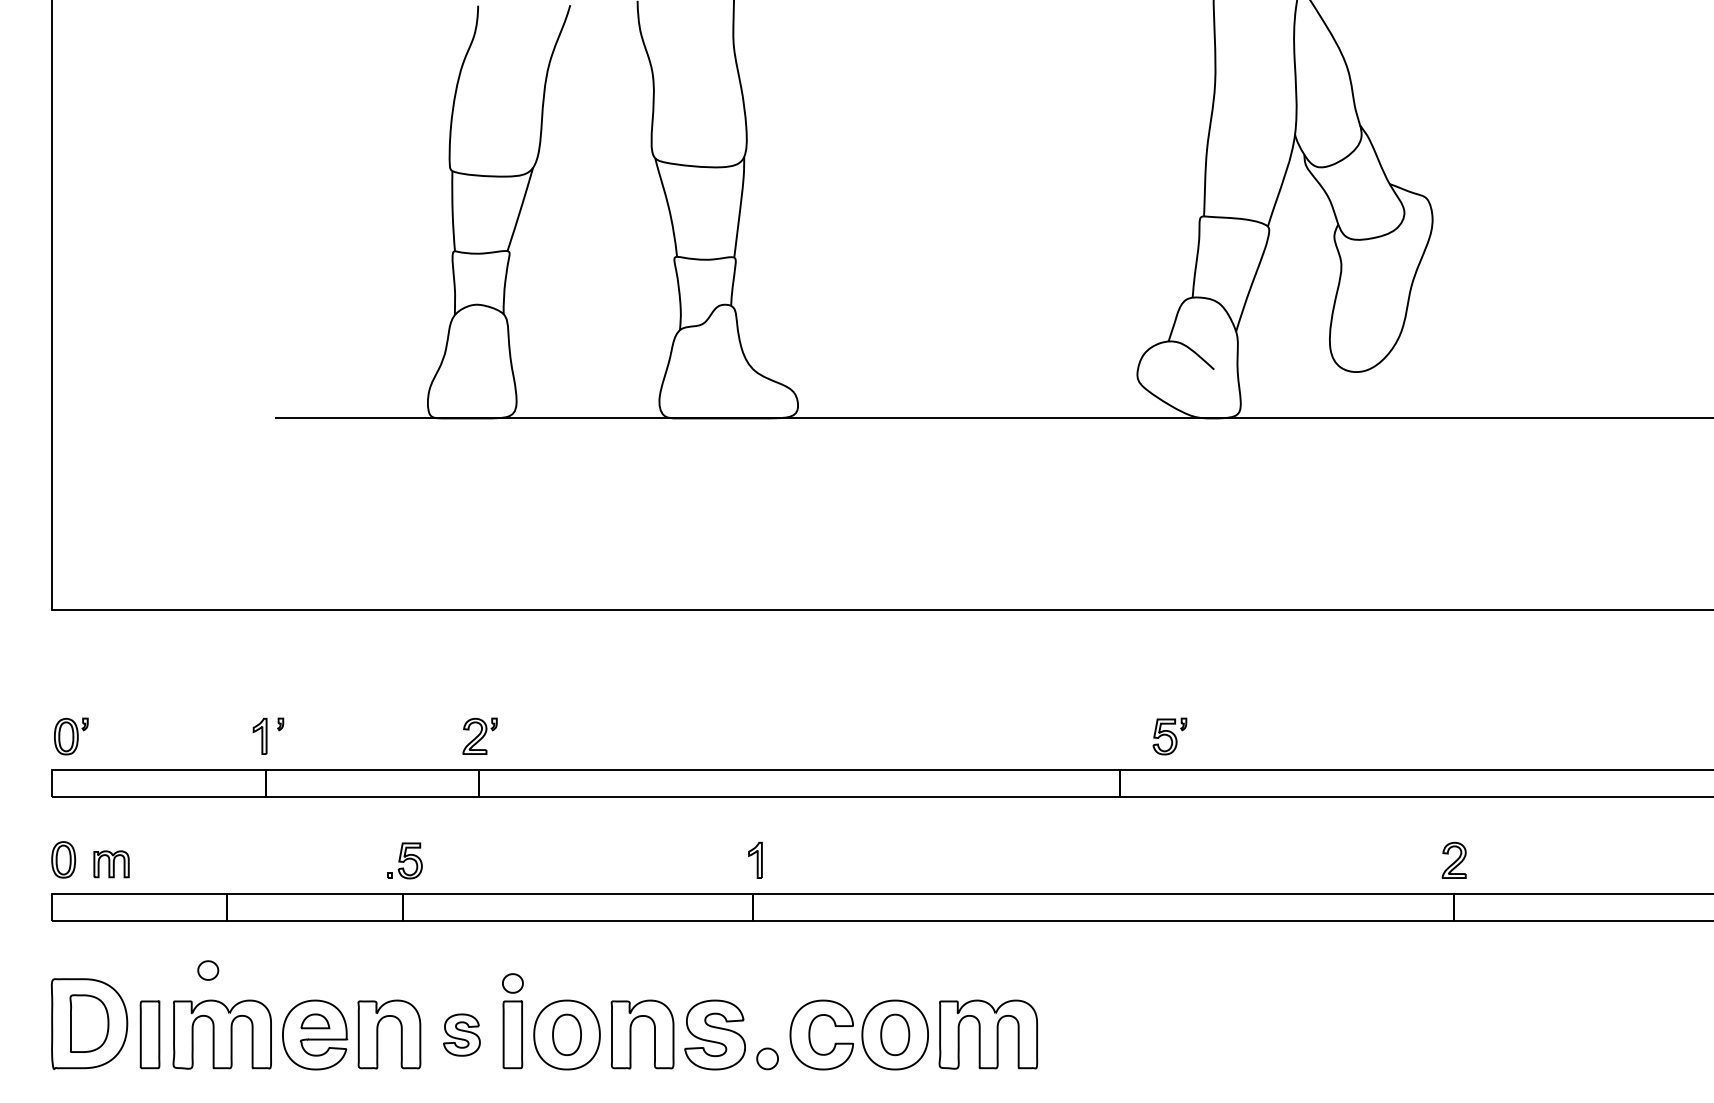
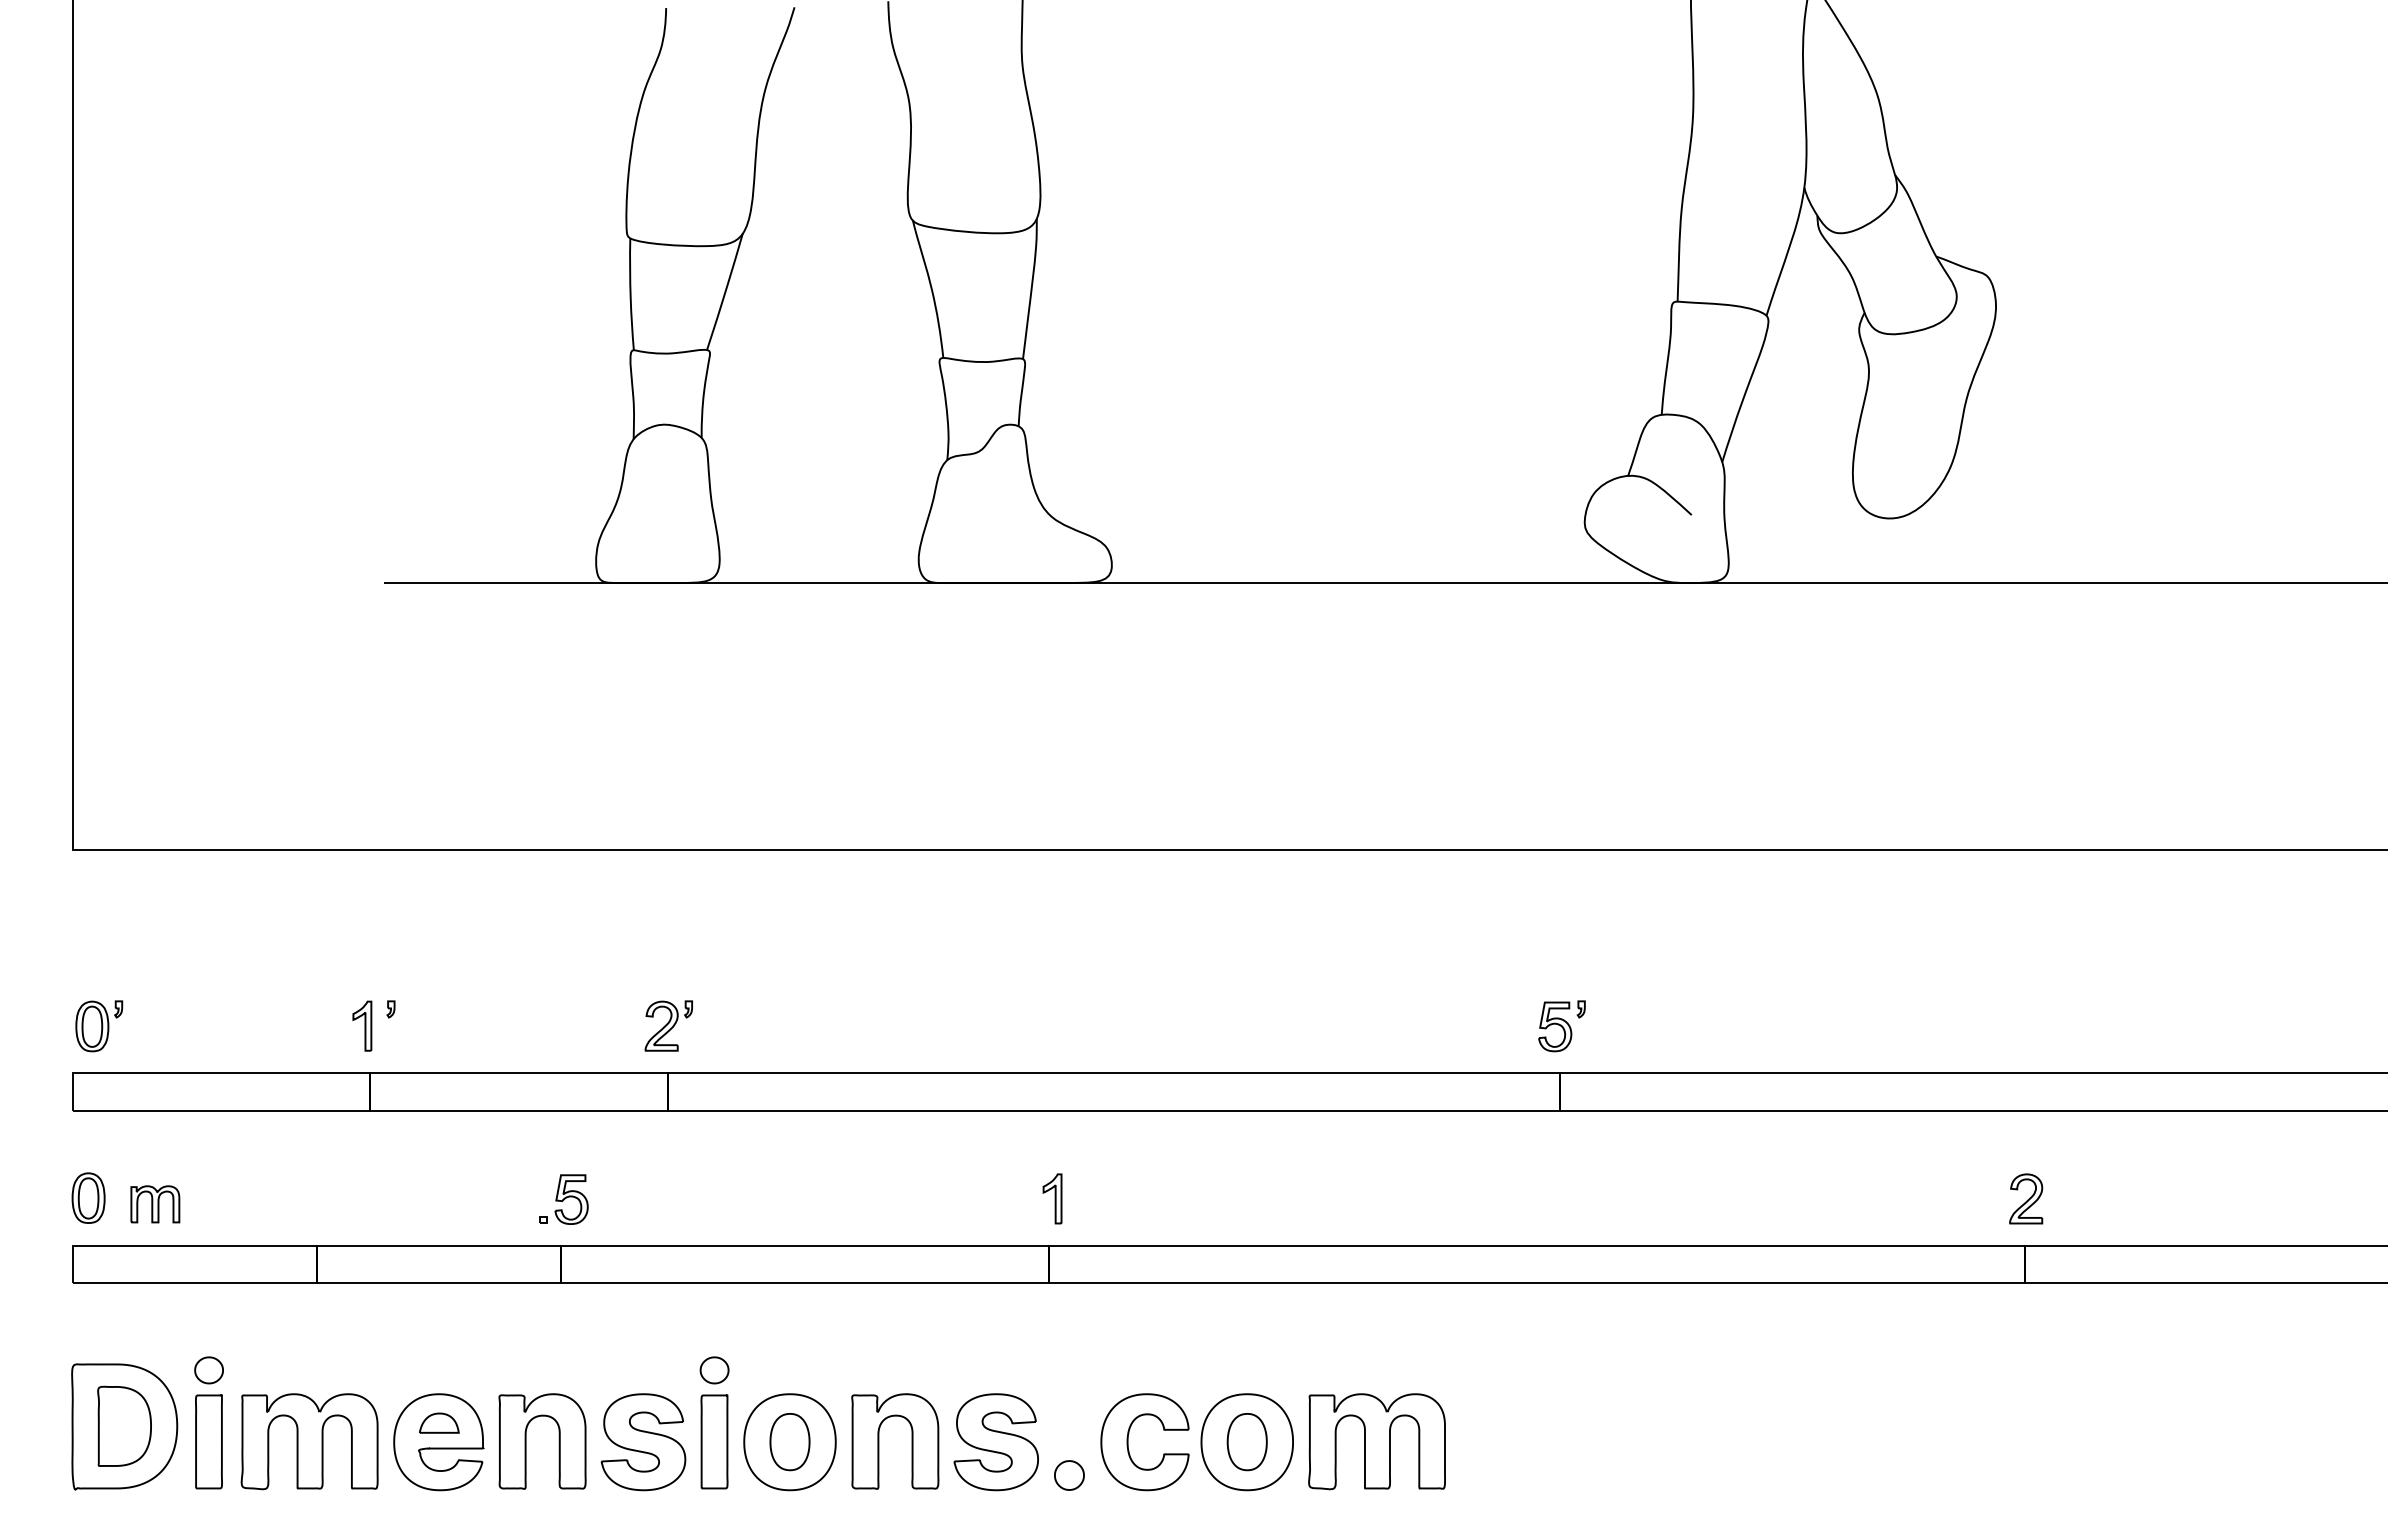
part: (1169, 736) -> (1561, 1026), moved
part: (207, 970) -> (208, 1370), moved
part: (461, 1035) -> (643, 1442), size x1.67

